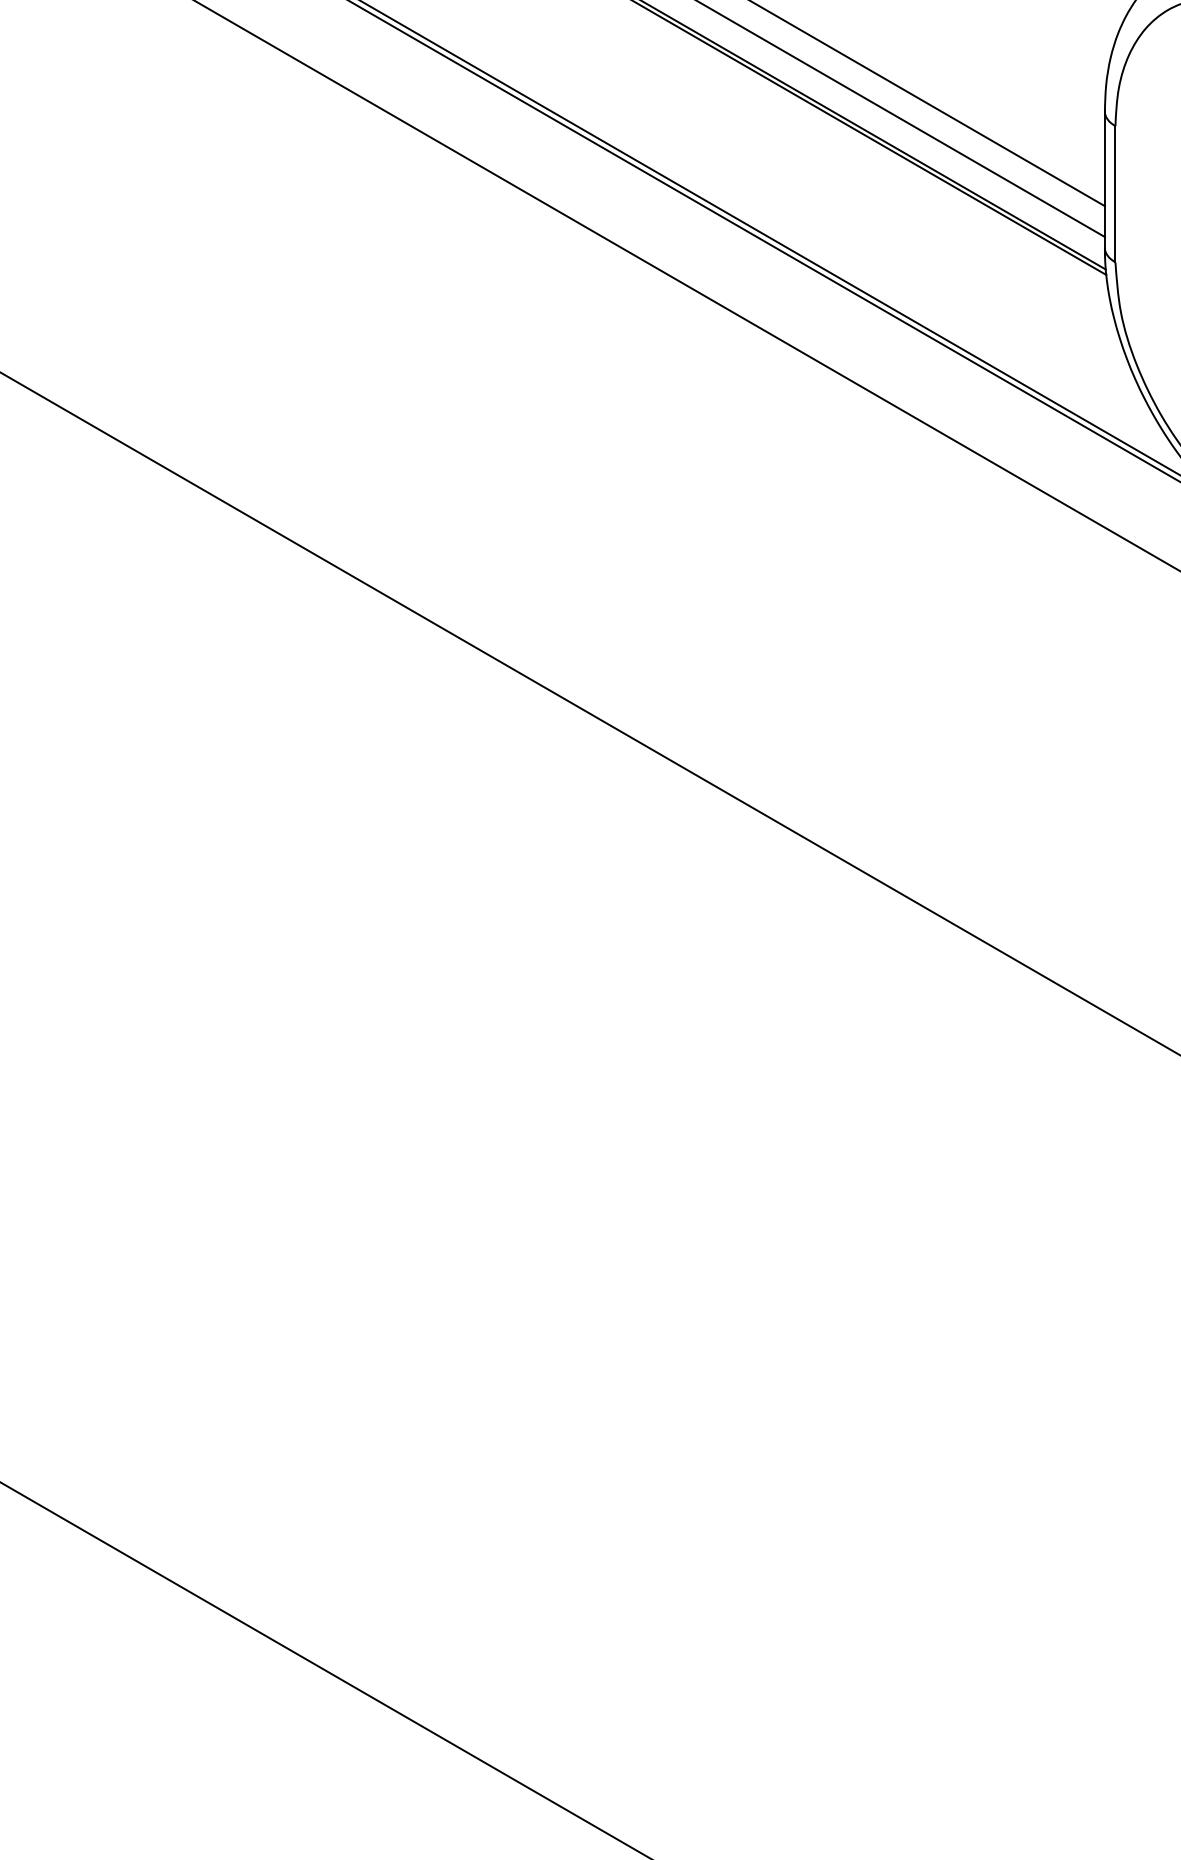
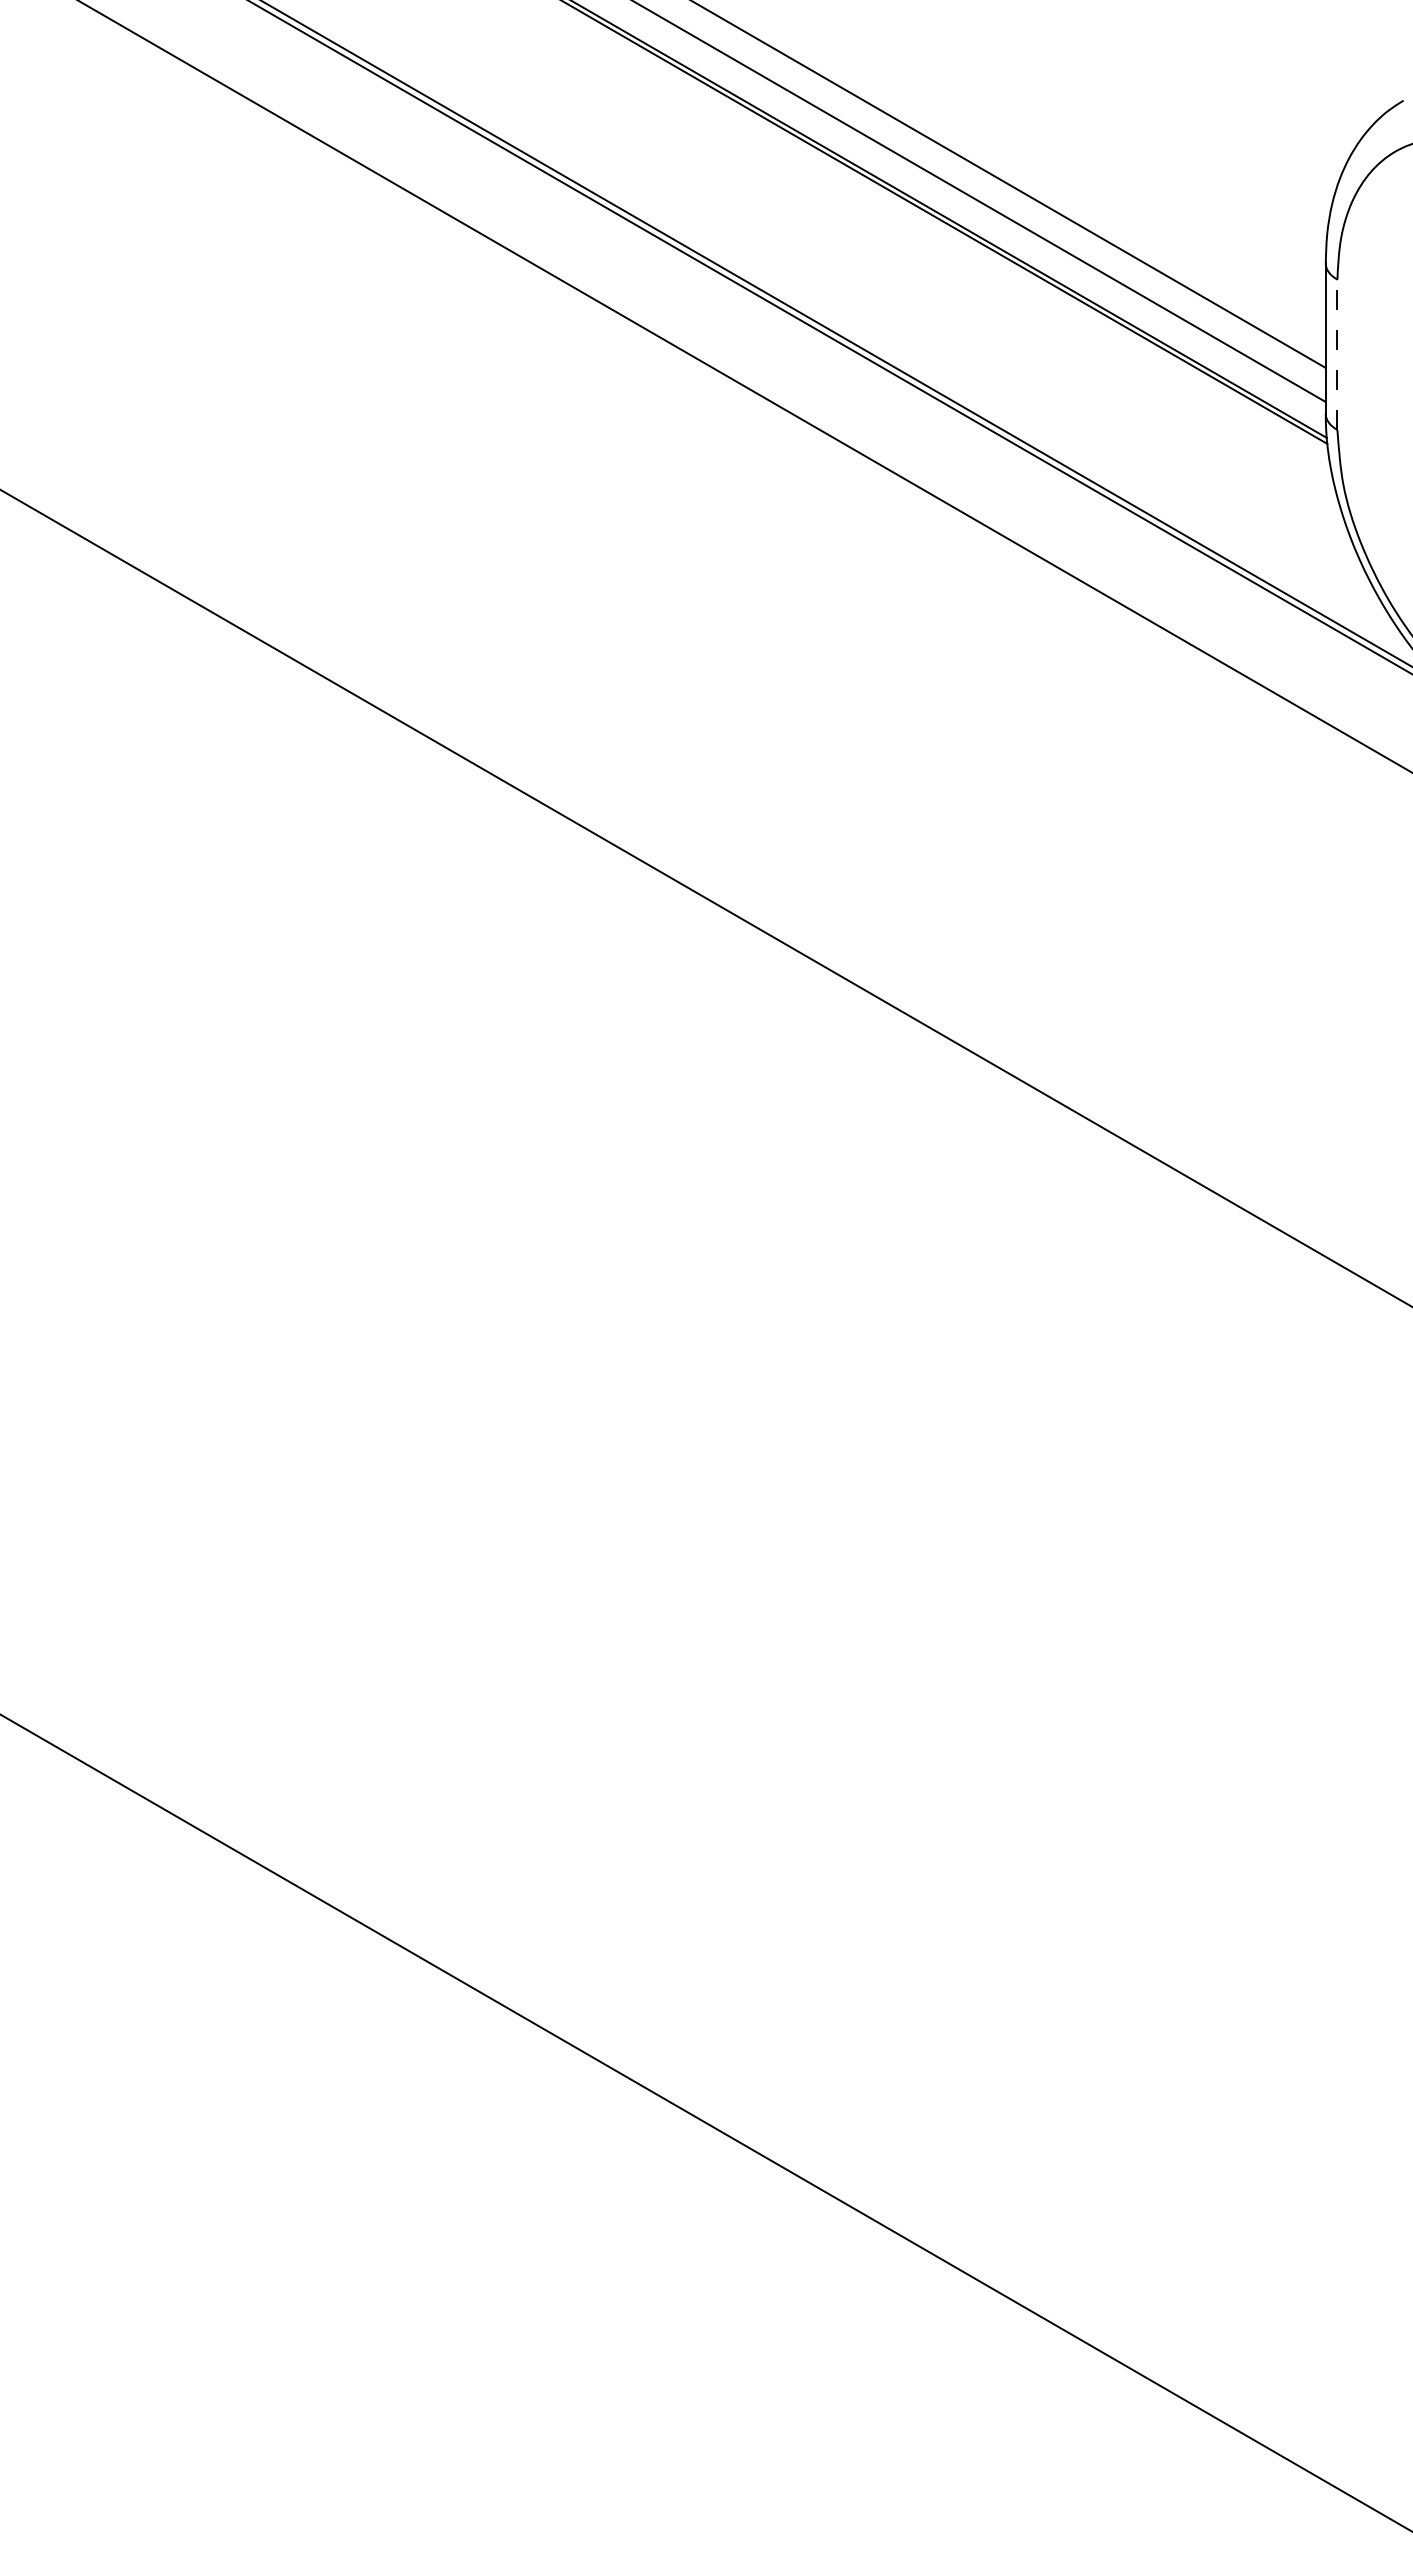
line: (1115, 193) -> (1337, 354), solid -> dashed

